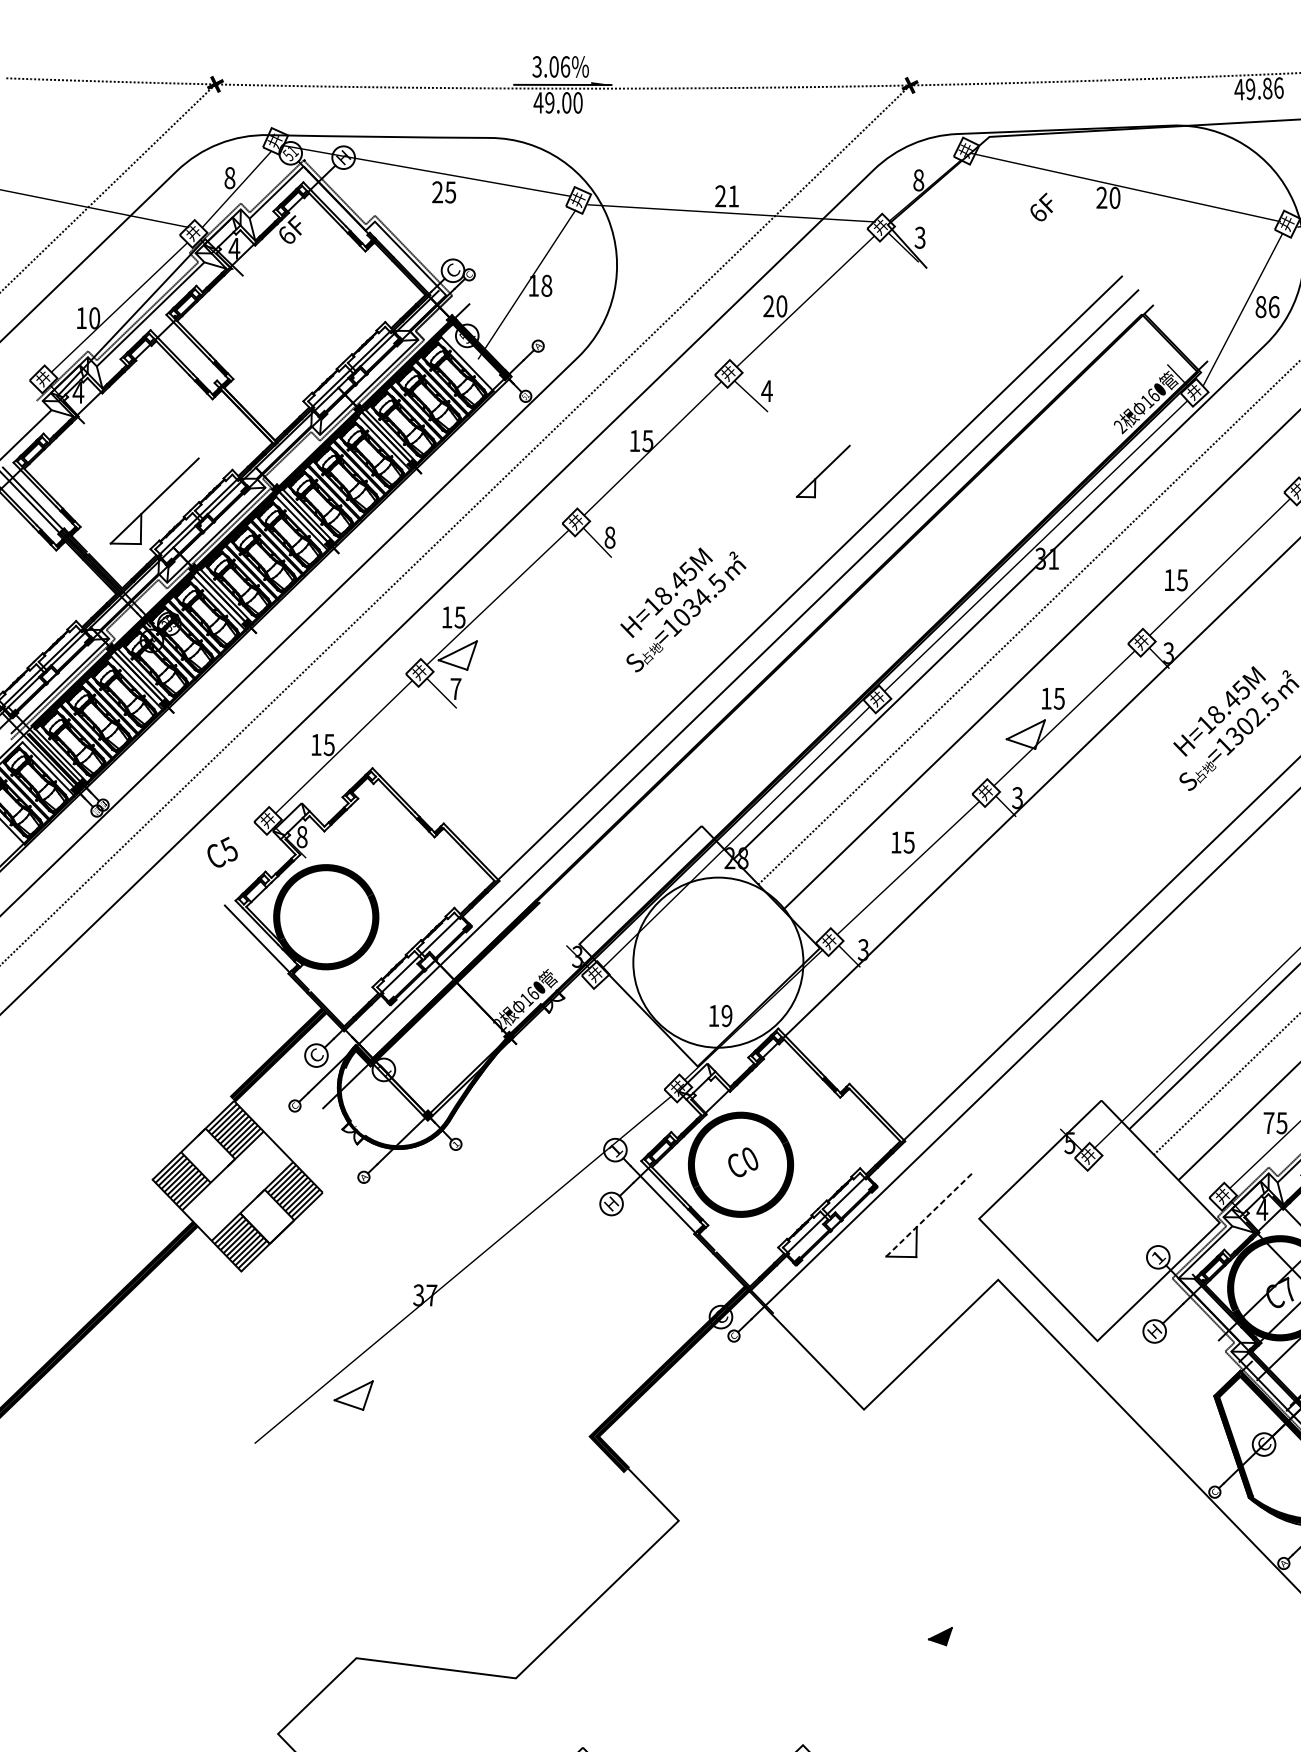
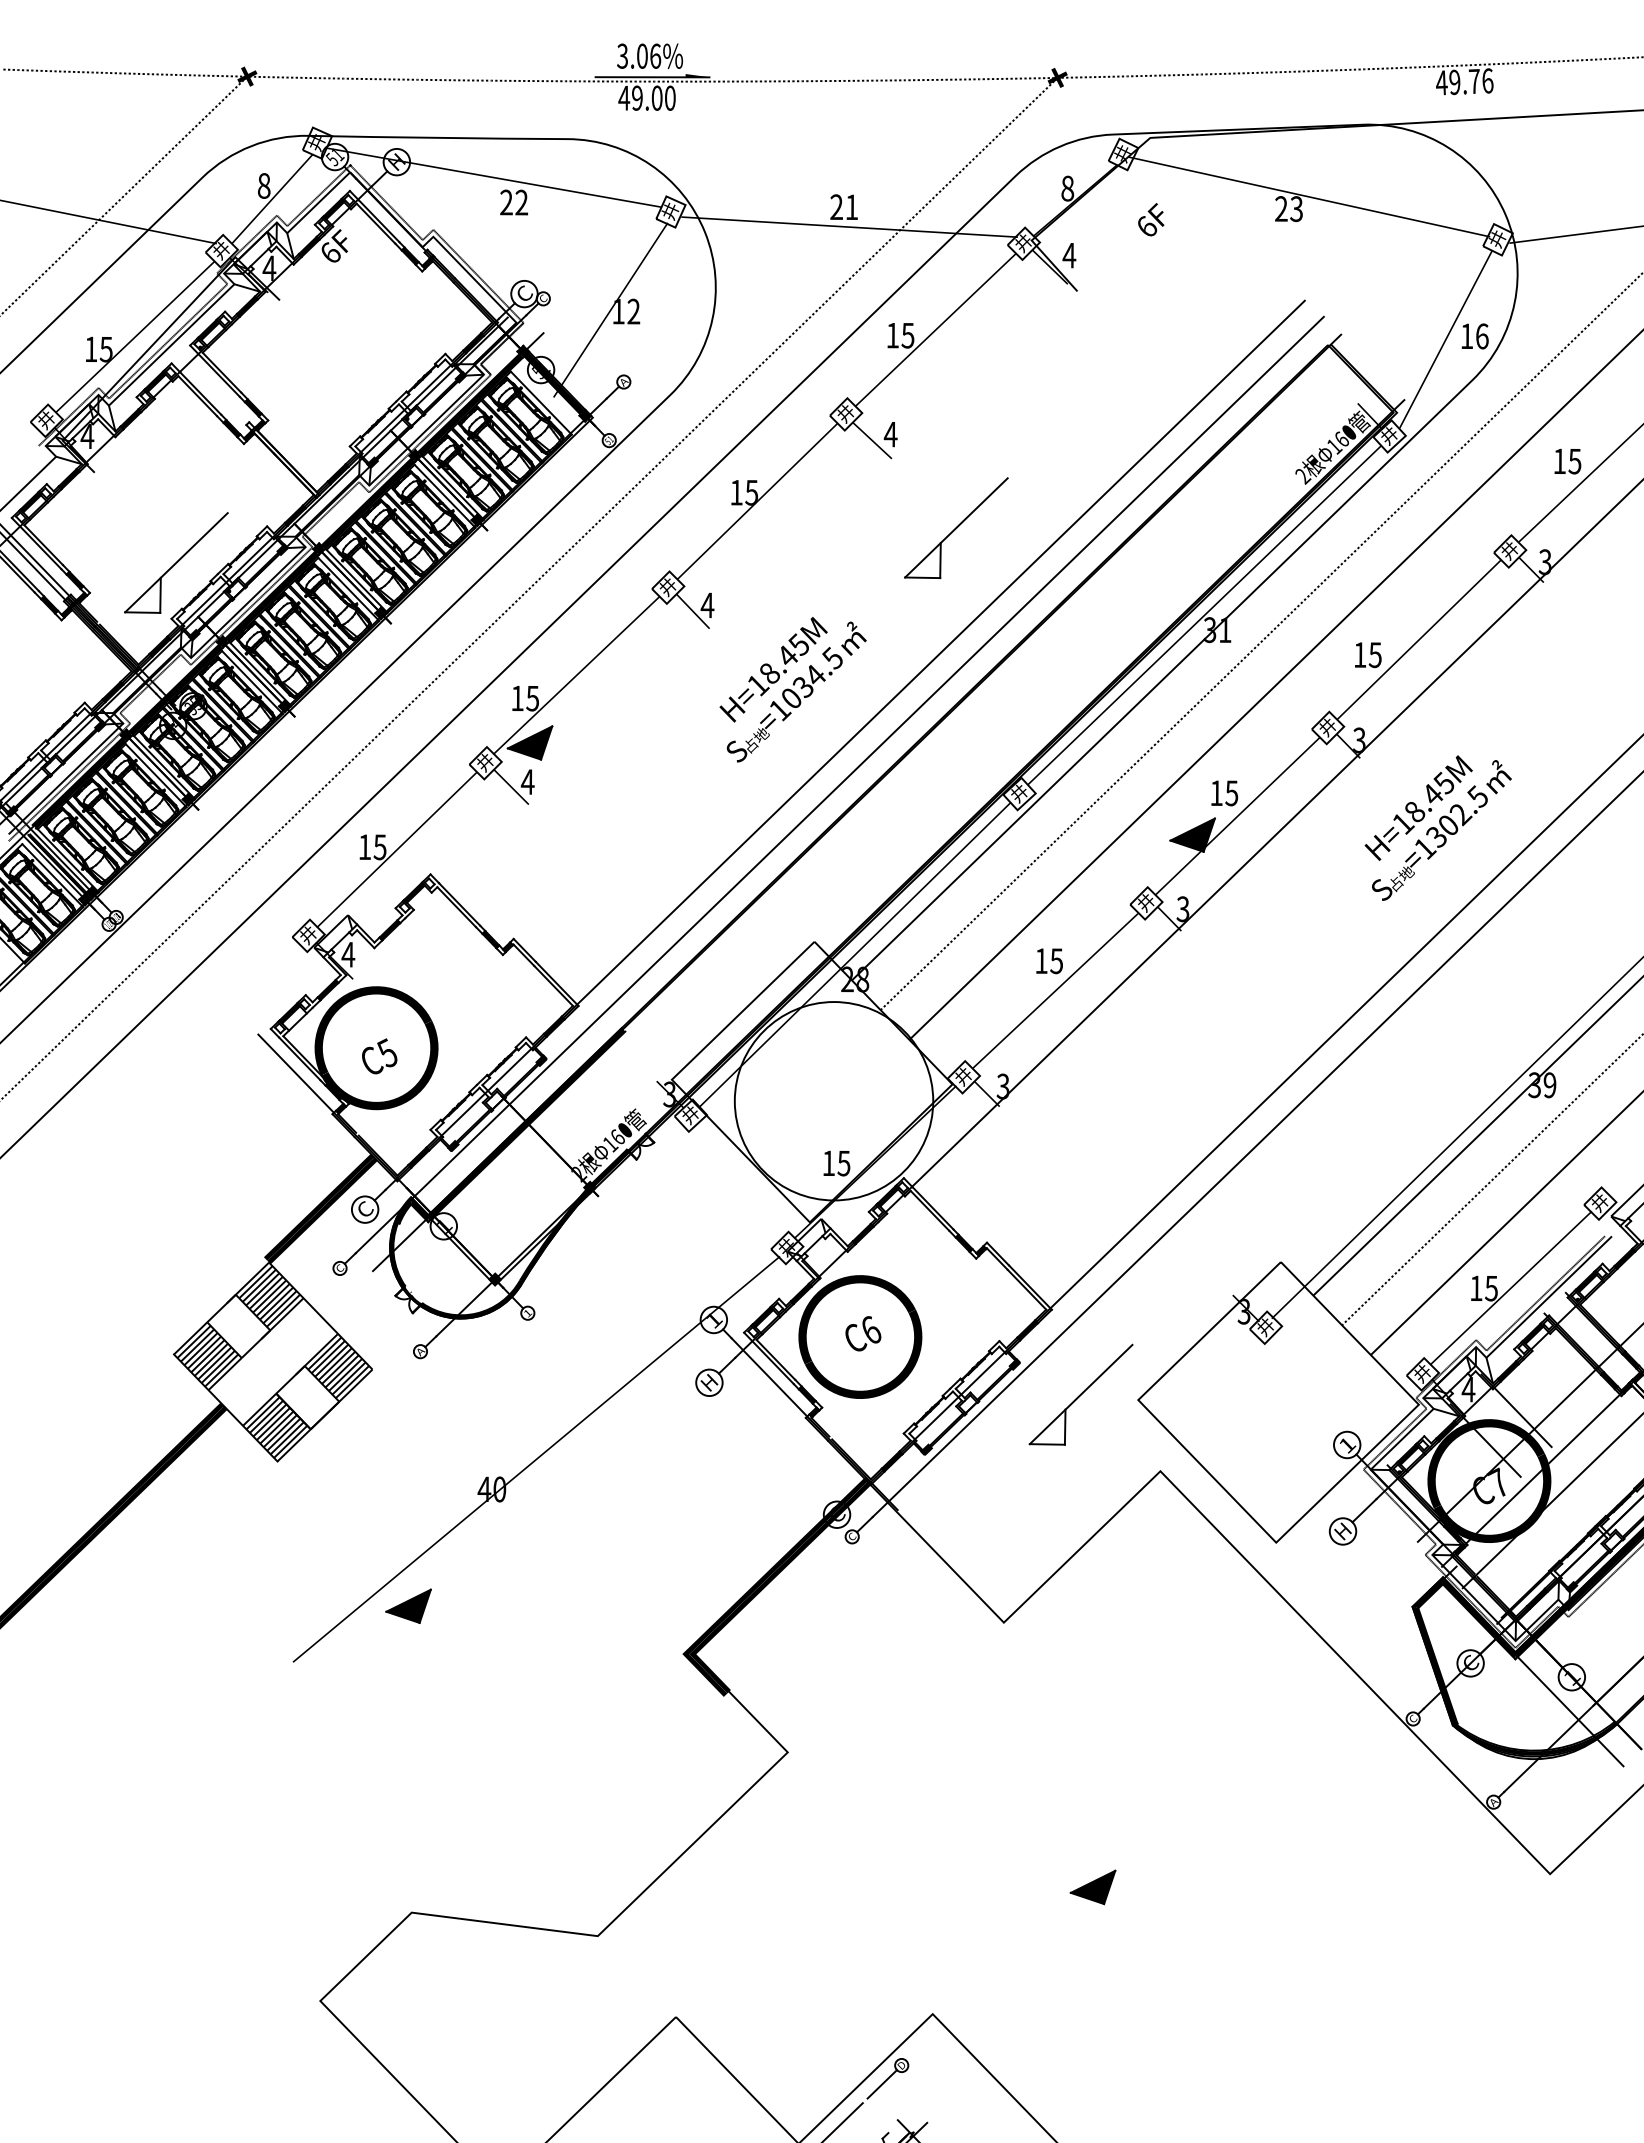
text: (1267, 88) -> (1474, 81), 49.86 -> 49.76
text: (450, 192) -> (521, 202), 25 -> 22
text: (1114, 197) -> (1296, 208), 20 -> 23
text: (1041, 206) -> (1151, 219), moved
text: (920, 237) -> (1069, 255), 3 -> 4
text: (546, 285) -> (633, 311), 18 -> 12
text: (775, 306) -> (900, 335), 20 -> 15
text: (1260, 307) -> (1466, 336), 86 -> 16
text: (93, 318) -> (105, 349), 10 -> 15
part: (823, 471) -> (956, 528), size x1.67
text: (609, 537) -> (707, 605), 8 -> 4
fill: (457, 655) -> (529, 742), added
text: (455, 688) -> (527, 781), 7 -> 4
fill: (1025, 734) -> (1192, 834), added
text: (302, 836) -> (348, 954), 8 -> 4
text: (222, 852) -> (379, 1056), moved
text: (726, 1016) -> (843, 1163), 19 -> 15
text: (1269, 1122) -> (1476, 1287), 75 -> 15
text: (1070, 1142) -> (1244, 1311), 5 -> 3
text: (750, 1158) -> (871, 1329), C0 -> C6
line: (930, 1214) -> (1081, 1394), dashed -> solid
text: (424, 1295) -> (491, 1489), 37 -> 40
fill: (353, 1394) -> (408, 1605), added
part: (939, 1636) -> (1092, 1887), size x1.67

